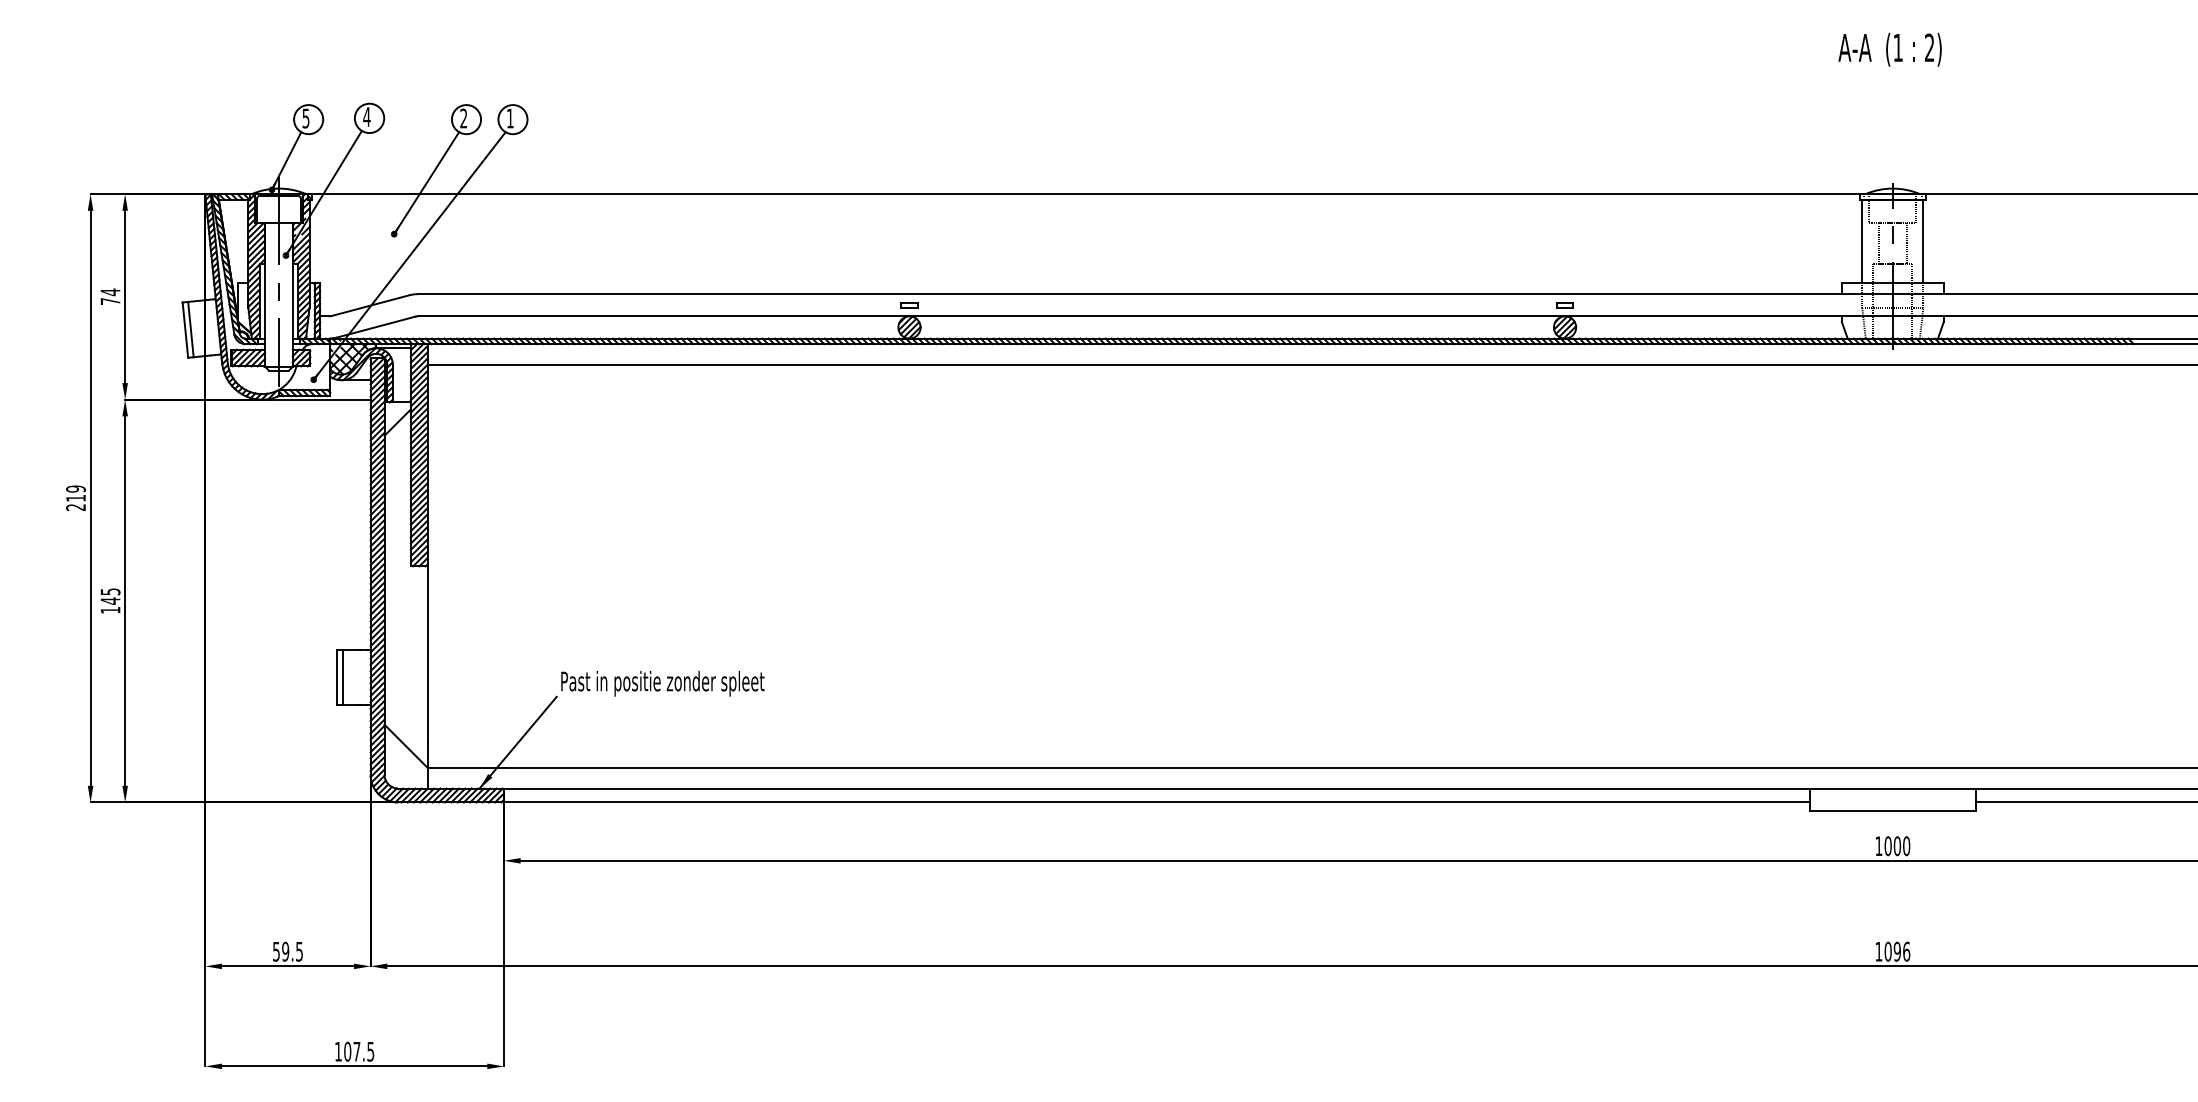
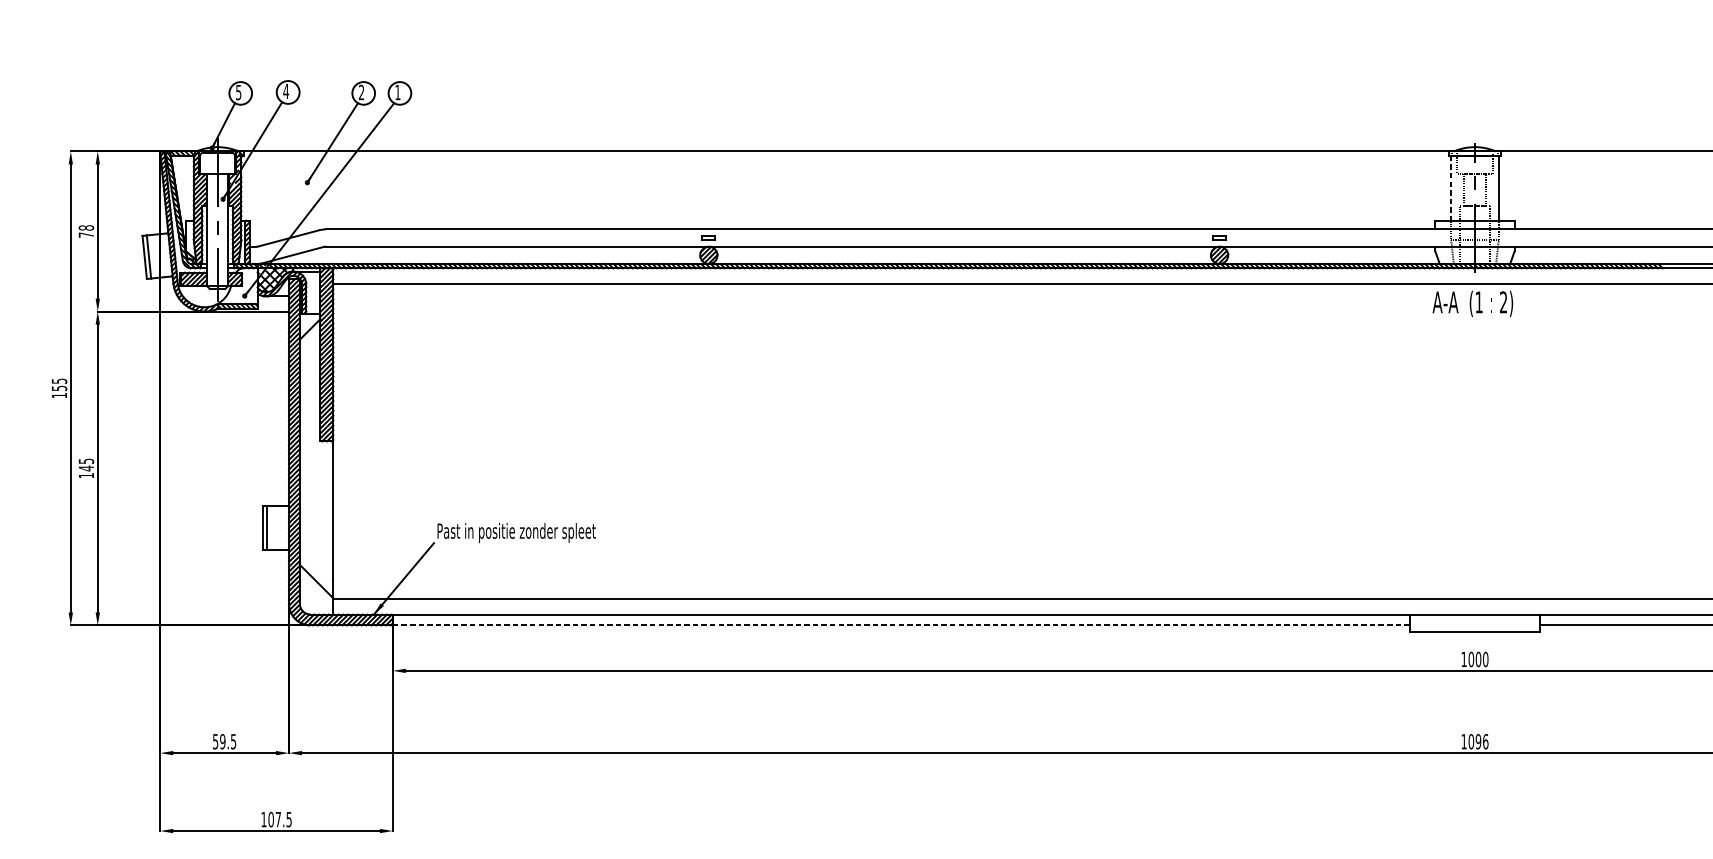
text: (1889, 49) -> (1472, 303), moved
line: (1862, 241) -> (1451, 188), solid -> dashed
text: (110, 292) -> (86, 228), 74 -> 78
text: (75, 498) -> (59, 388), 219 -> 155
line: (1156, 802) -> (901, 625), solid -> dashed

